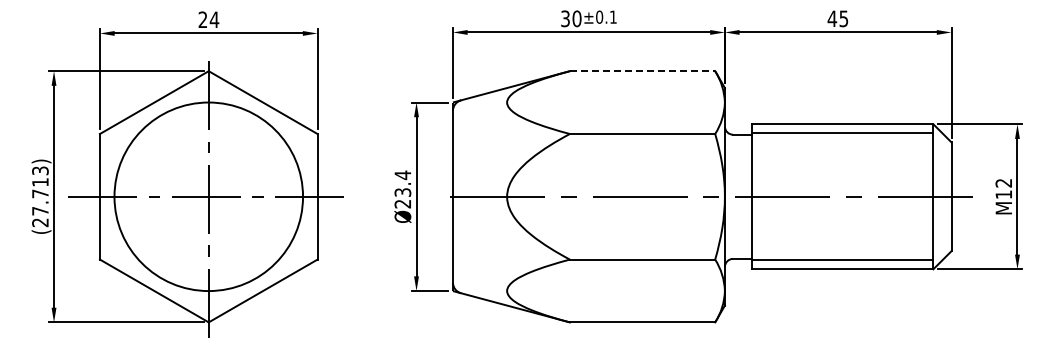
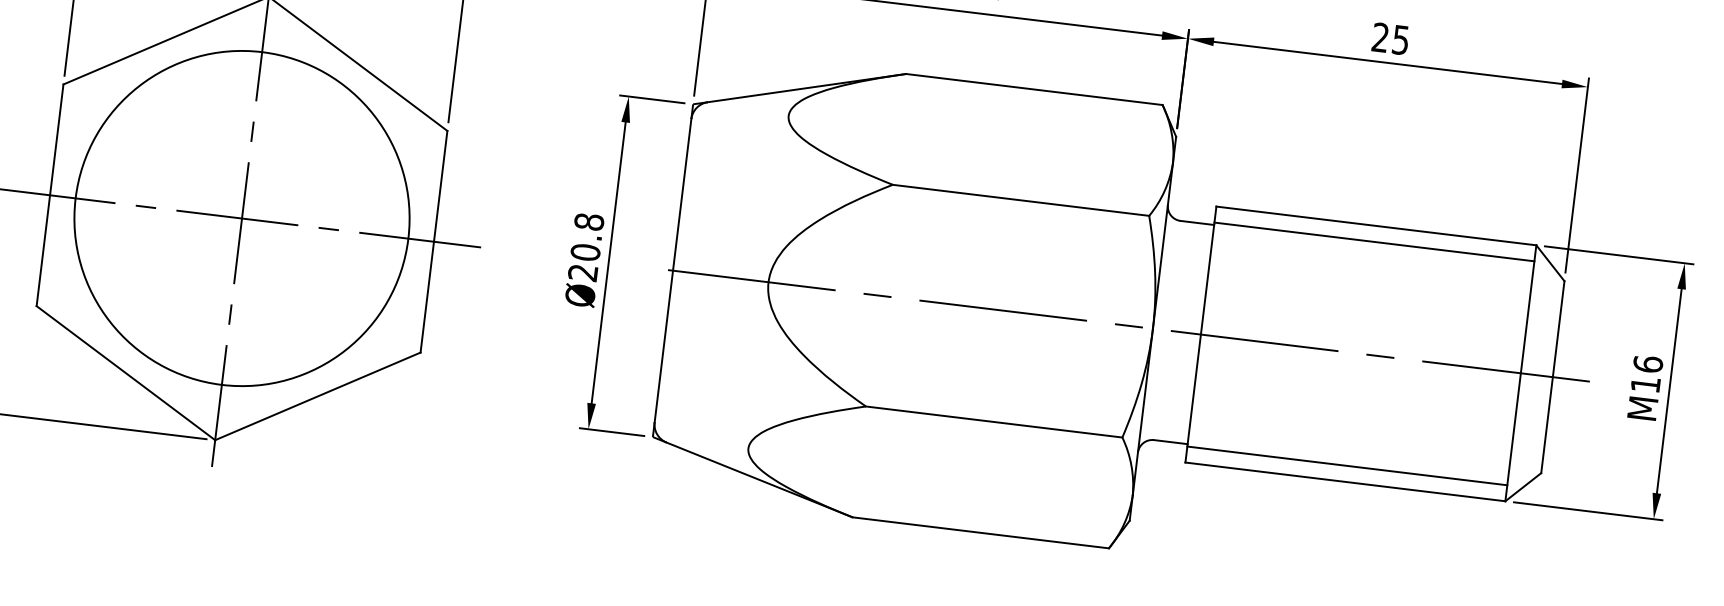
text: (832, 18) -> (1380, 37), 45 -> 25
line: (642, 71) -> (1034, 90), dashed -> solid
text: (1003, 182) -> (1647, 363), M12 -> M16
text: (402, 183) -> (586, 236), Ø23.4 -> Ø20.8

